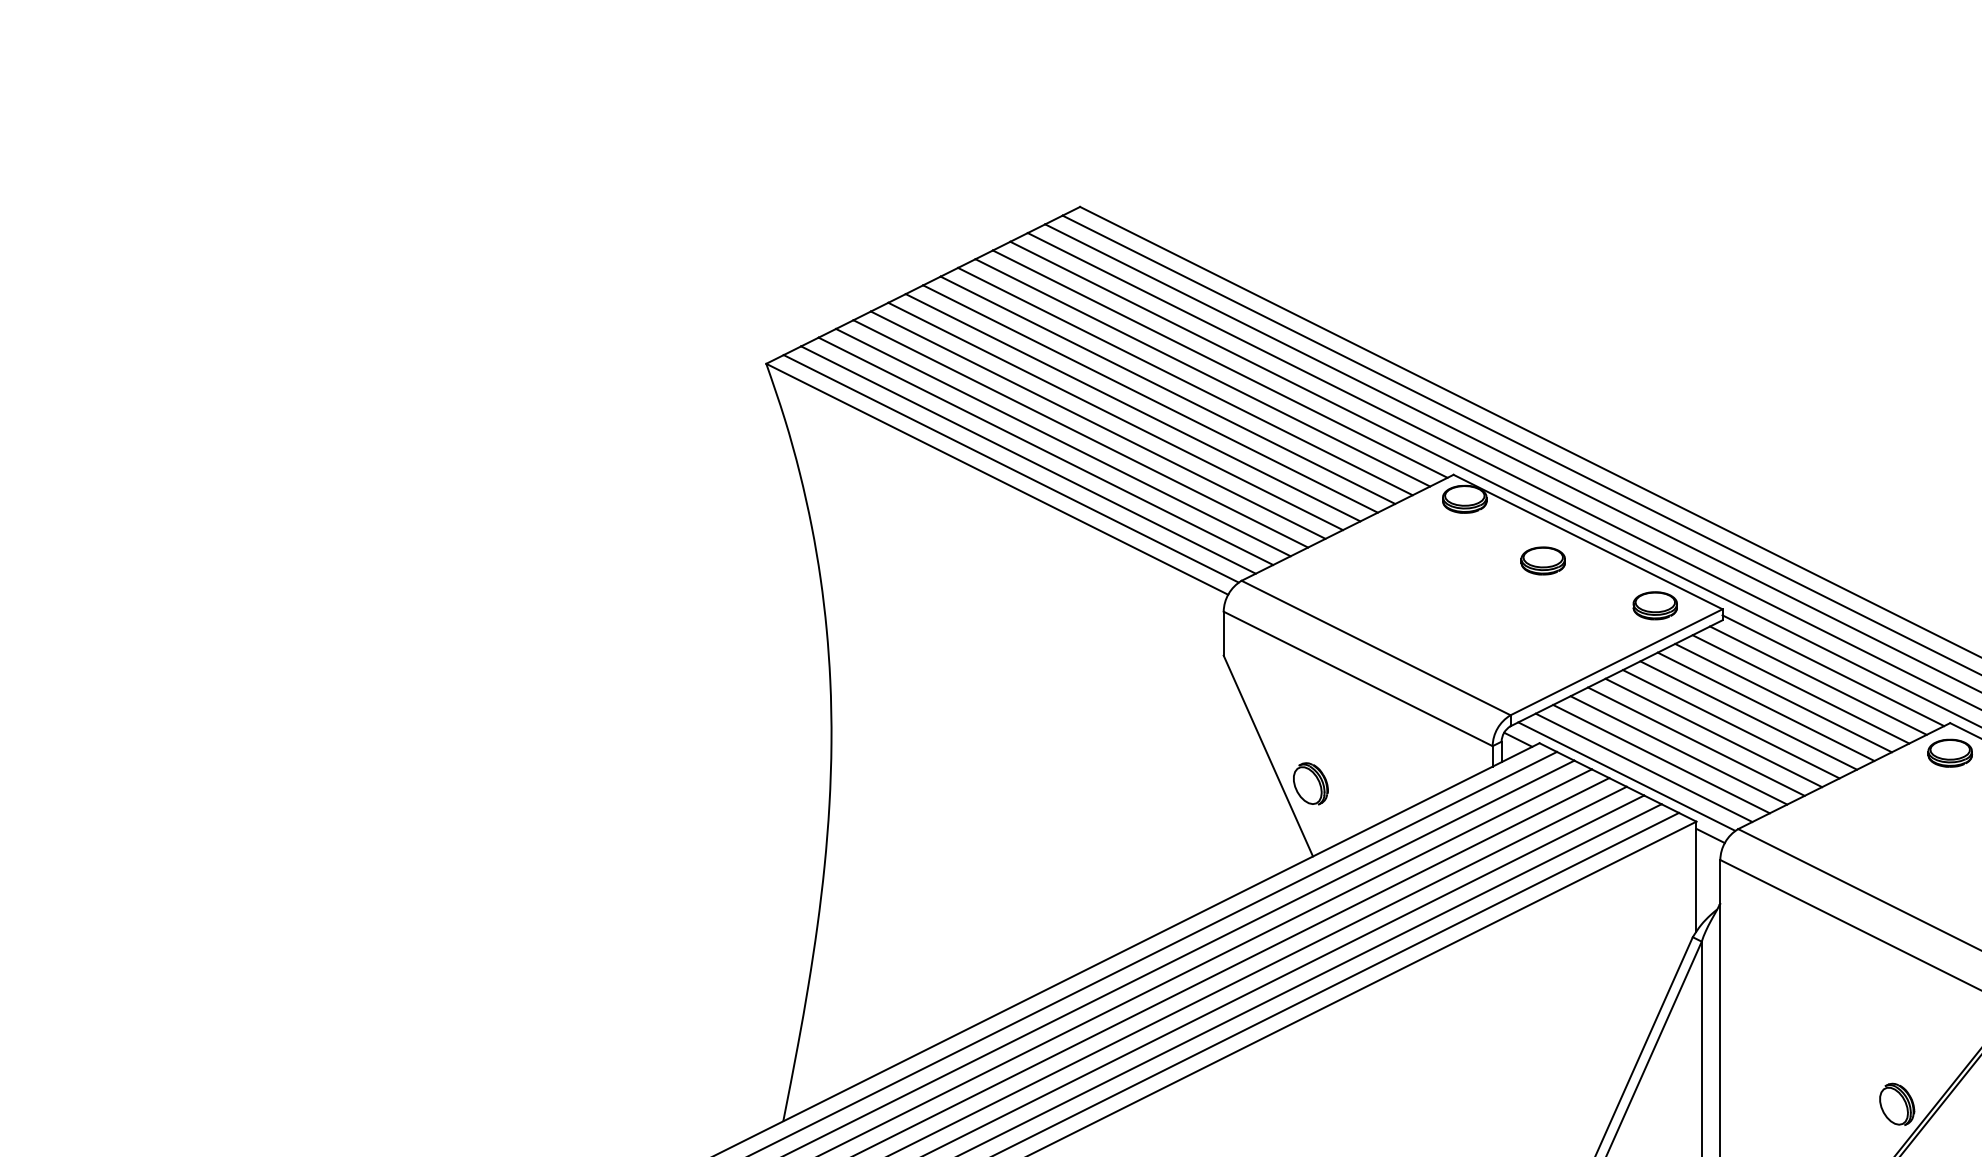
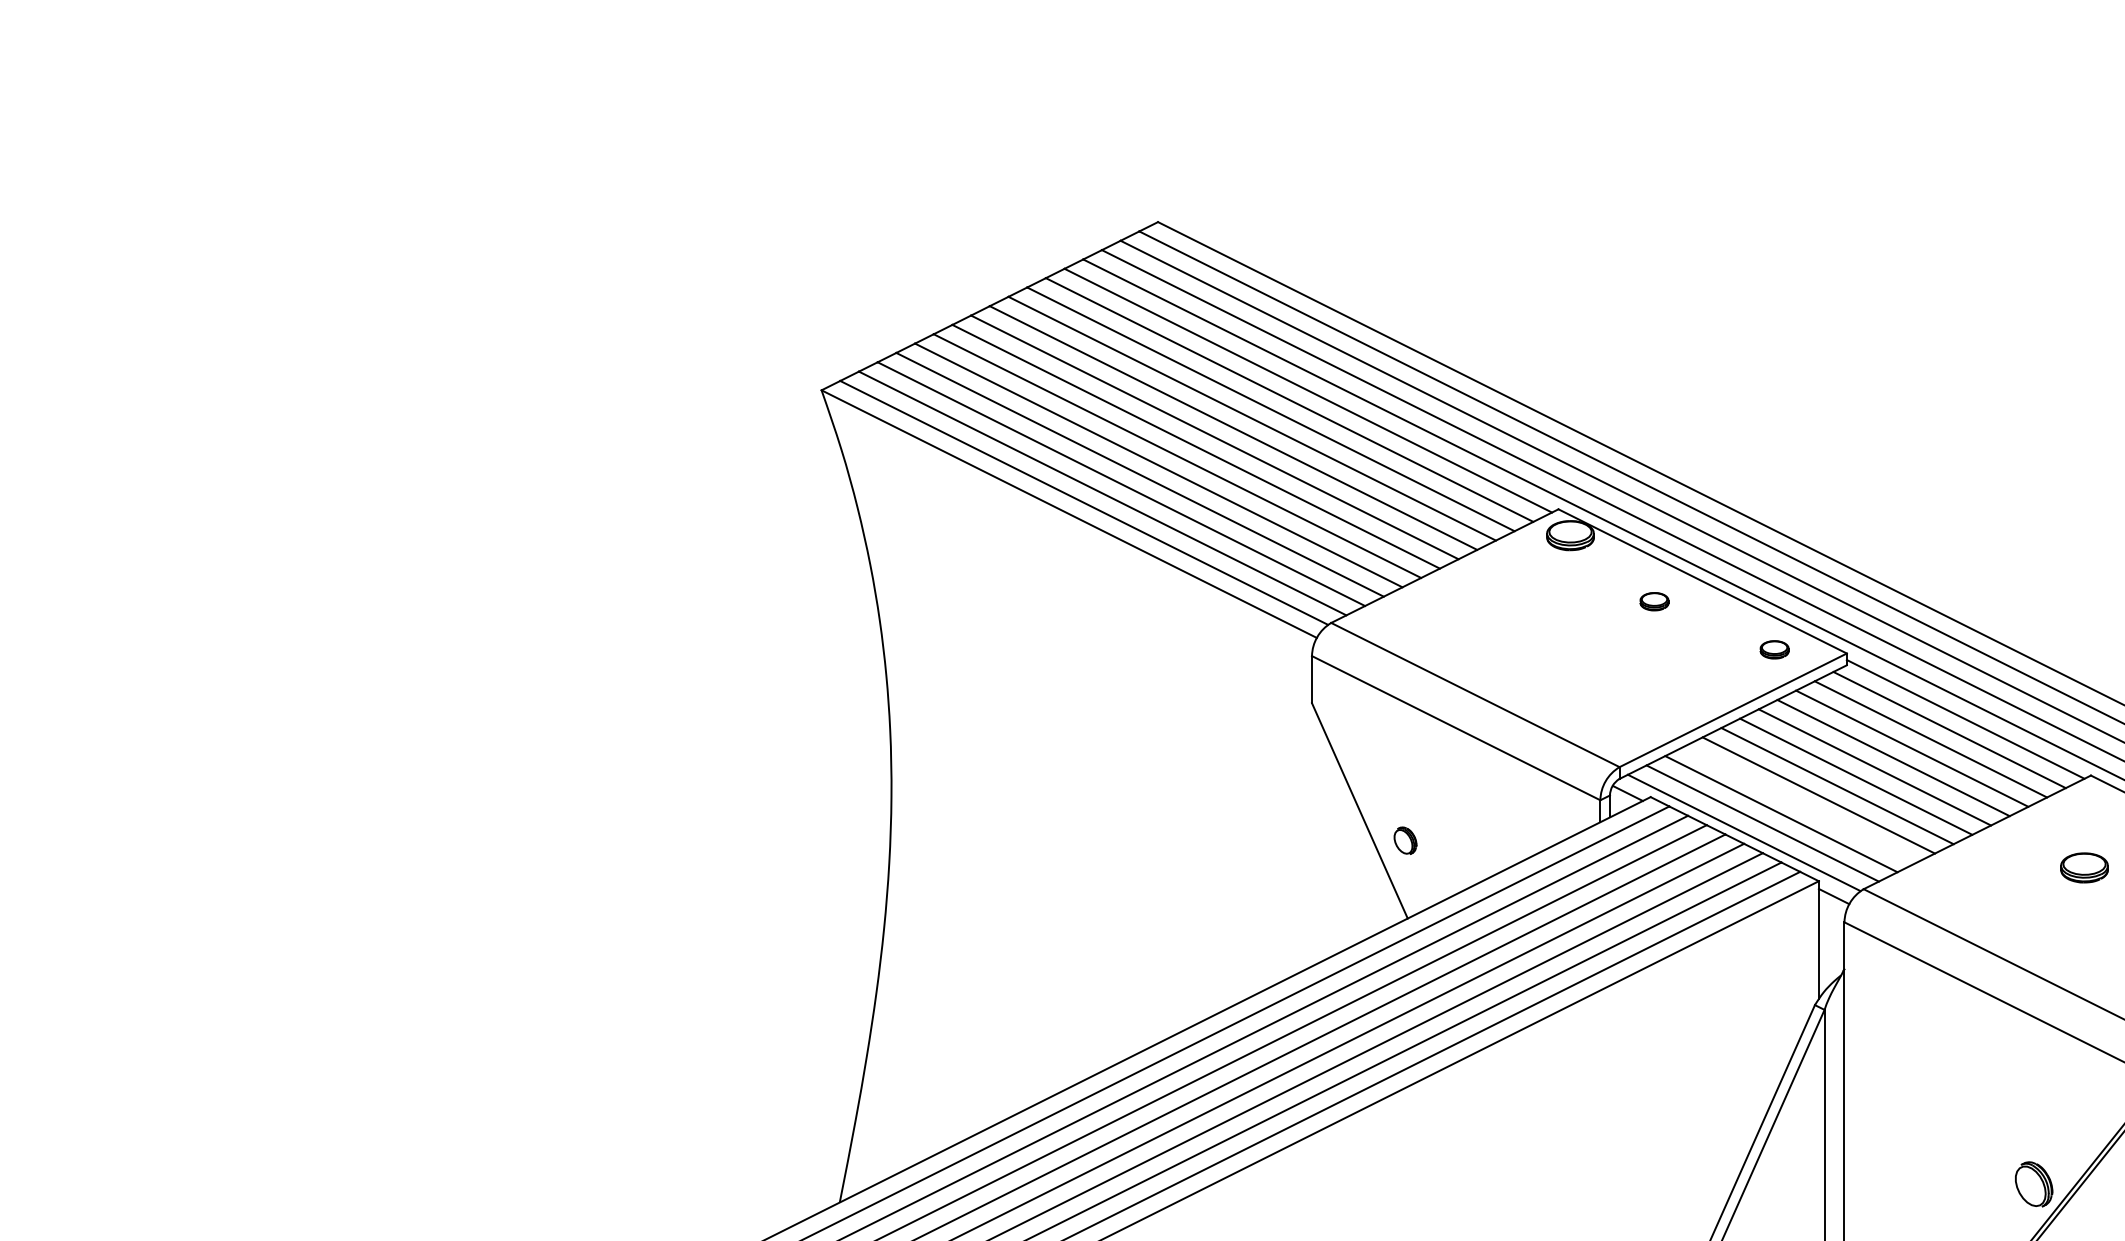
part: (1542, 560) -> (1653, 601), size x0.6
part: (1654, 605) -> (1773, 649), size x0.6
line: (1678, 750) -> (1799, 804), removed
part: (1949, 752) -> (2083, 867), moved
part: (1310, 783) -> (1405, 840), size x0.6

